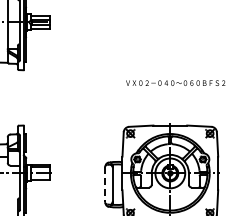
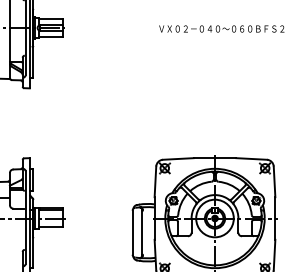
text: (175, 82) -> (221, 28), moved
line: (105, 185) -> (133, 233), dashed -> solid

